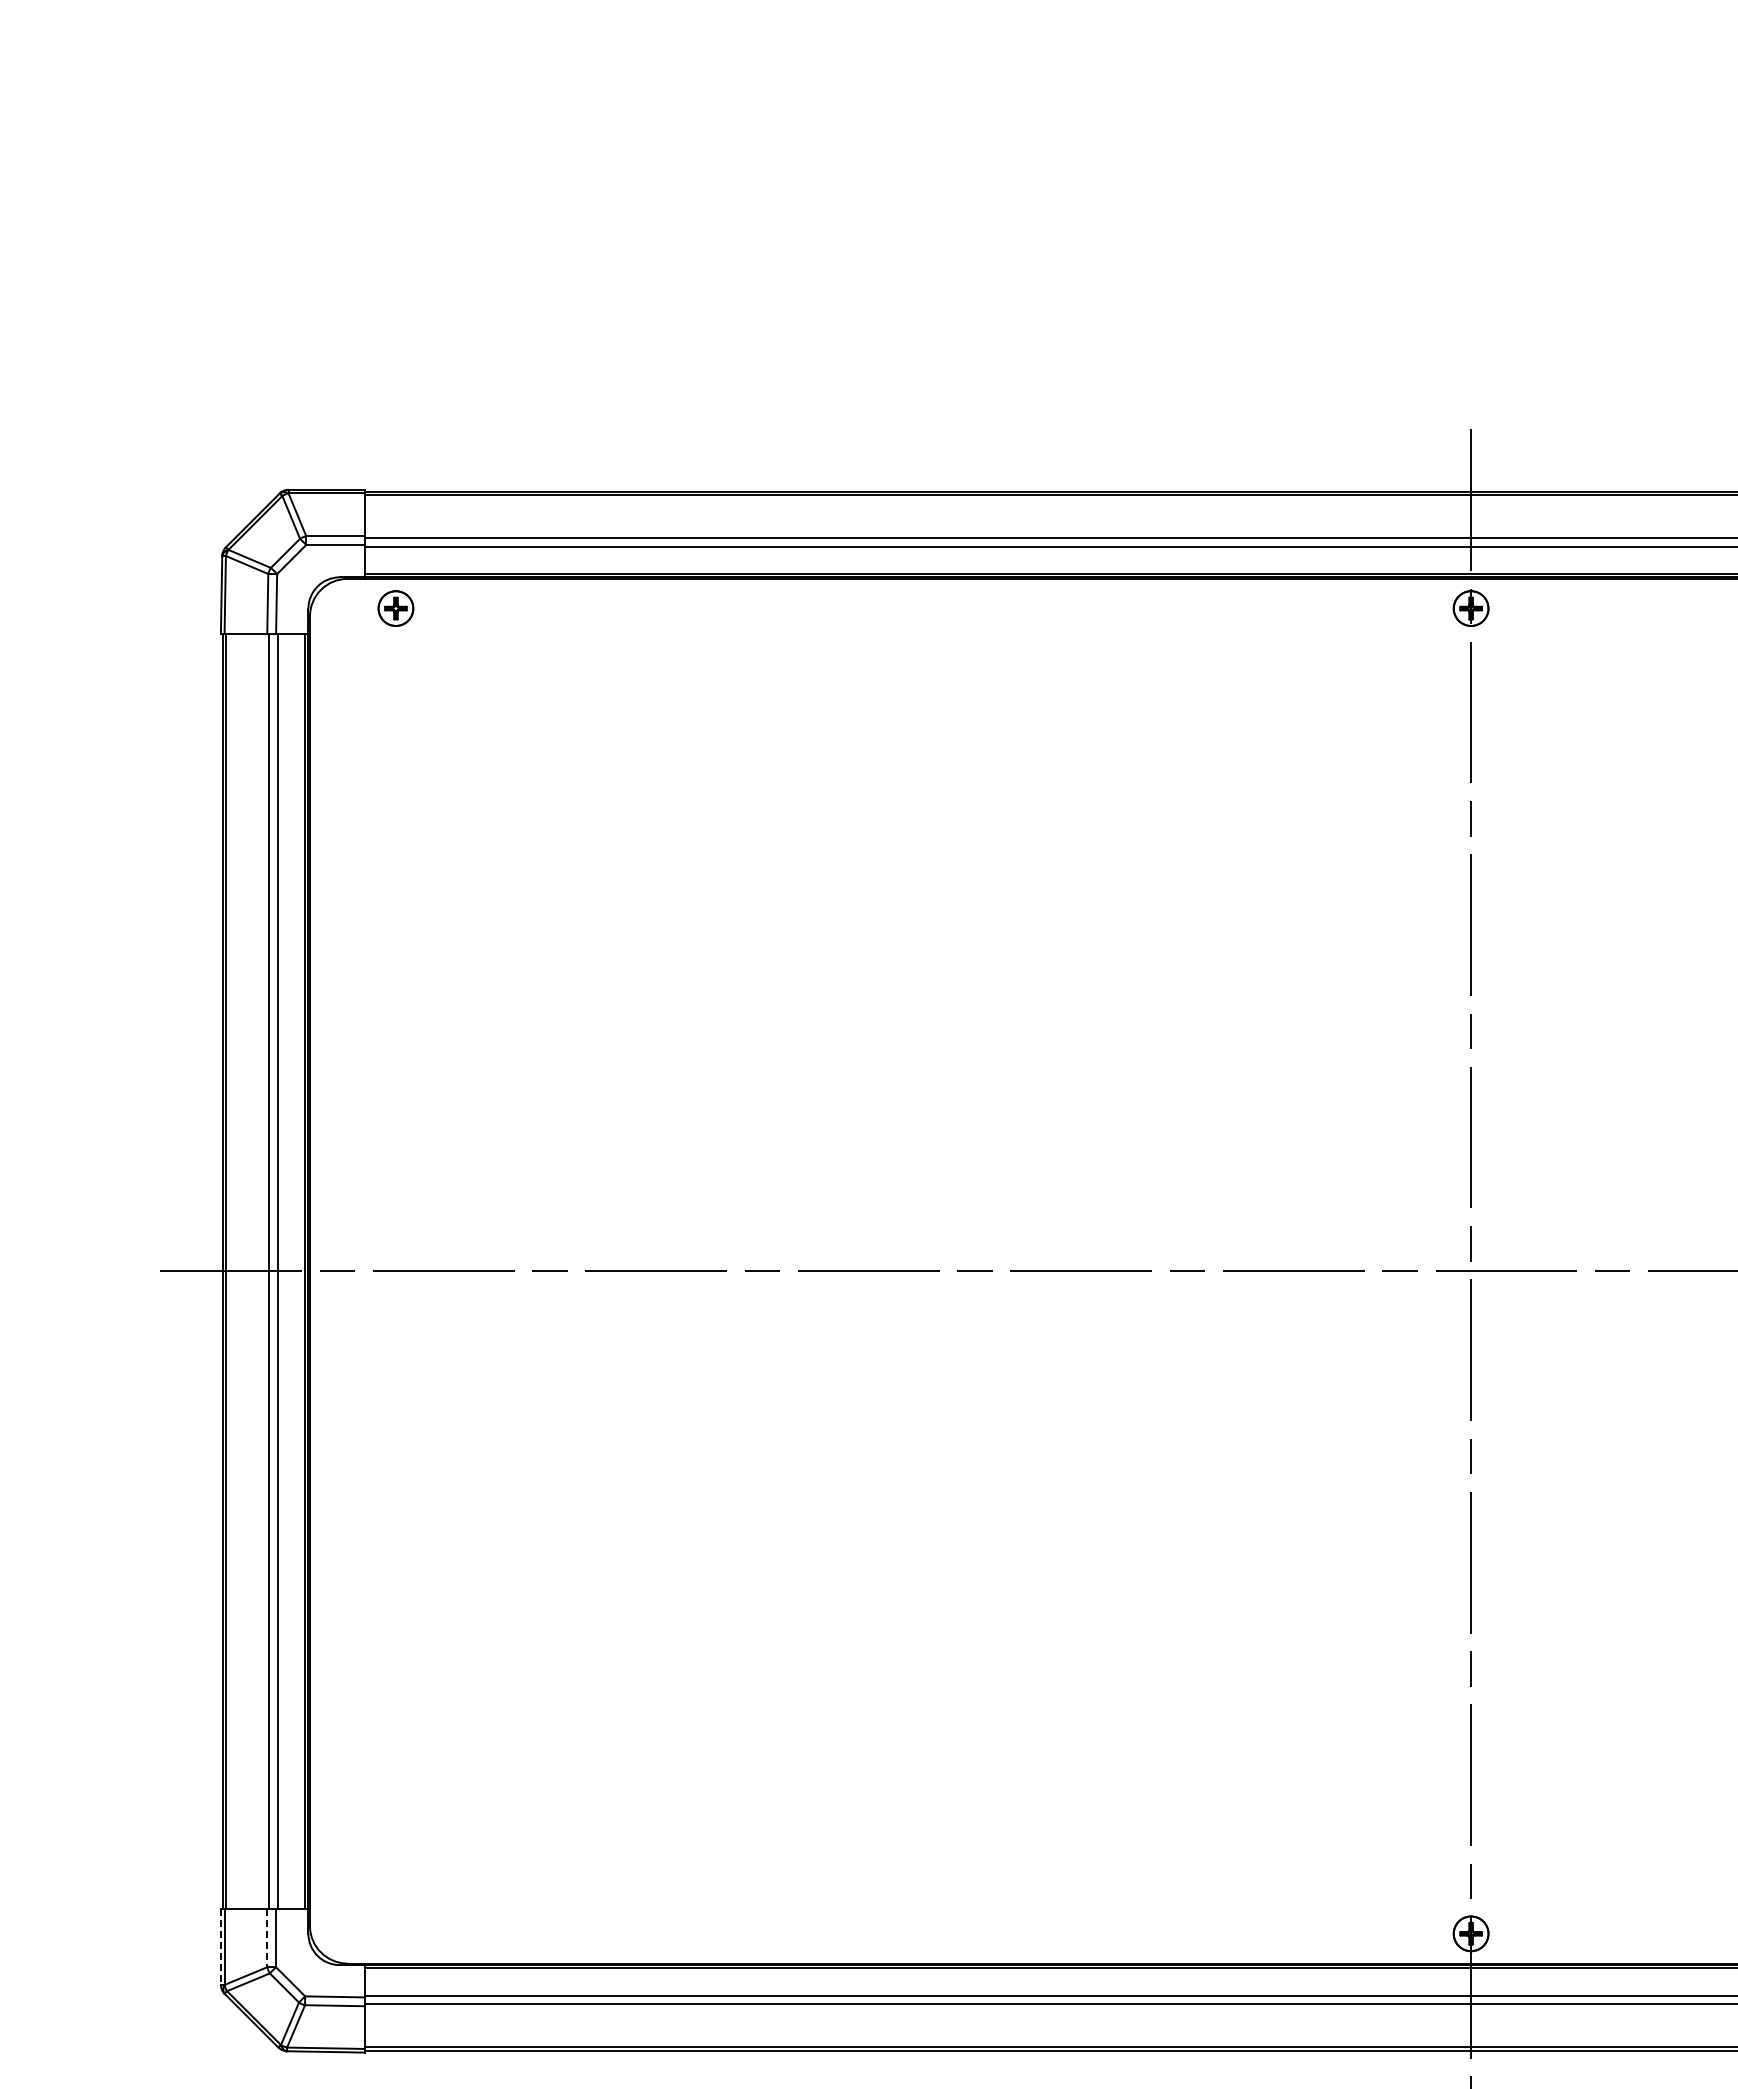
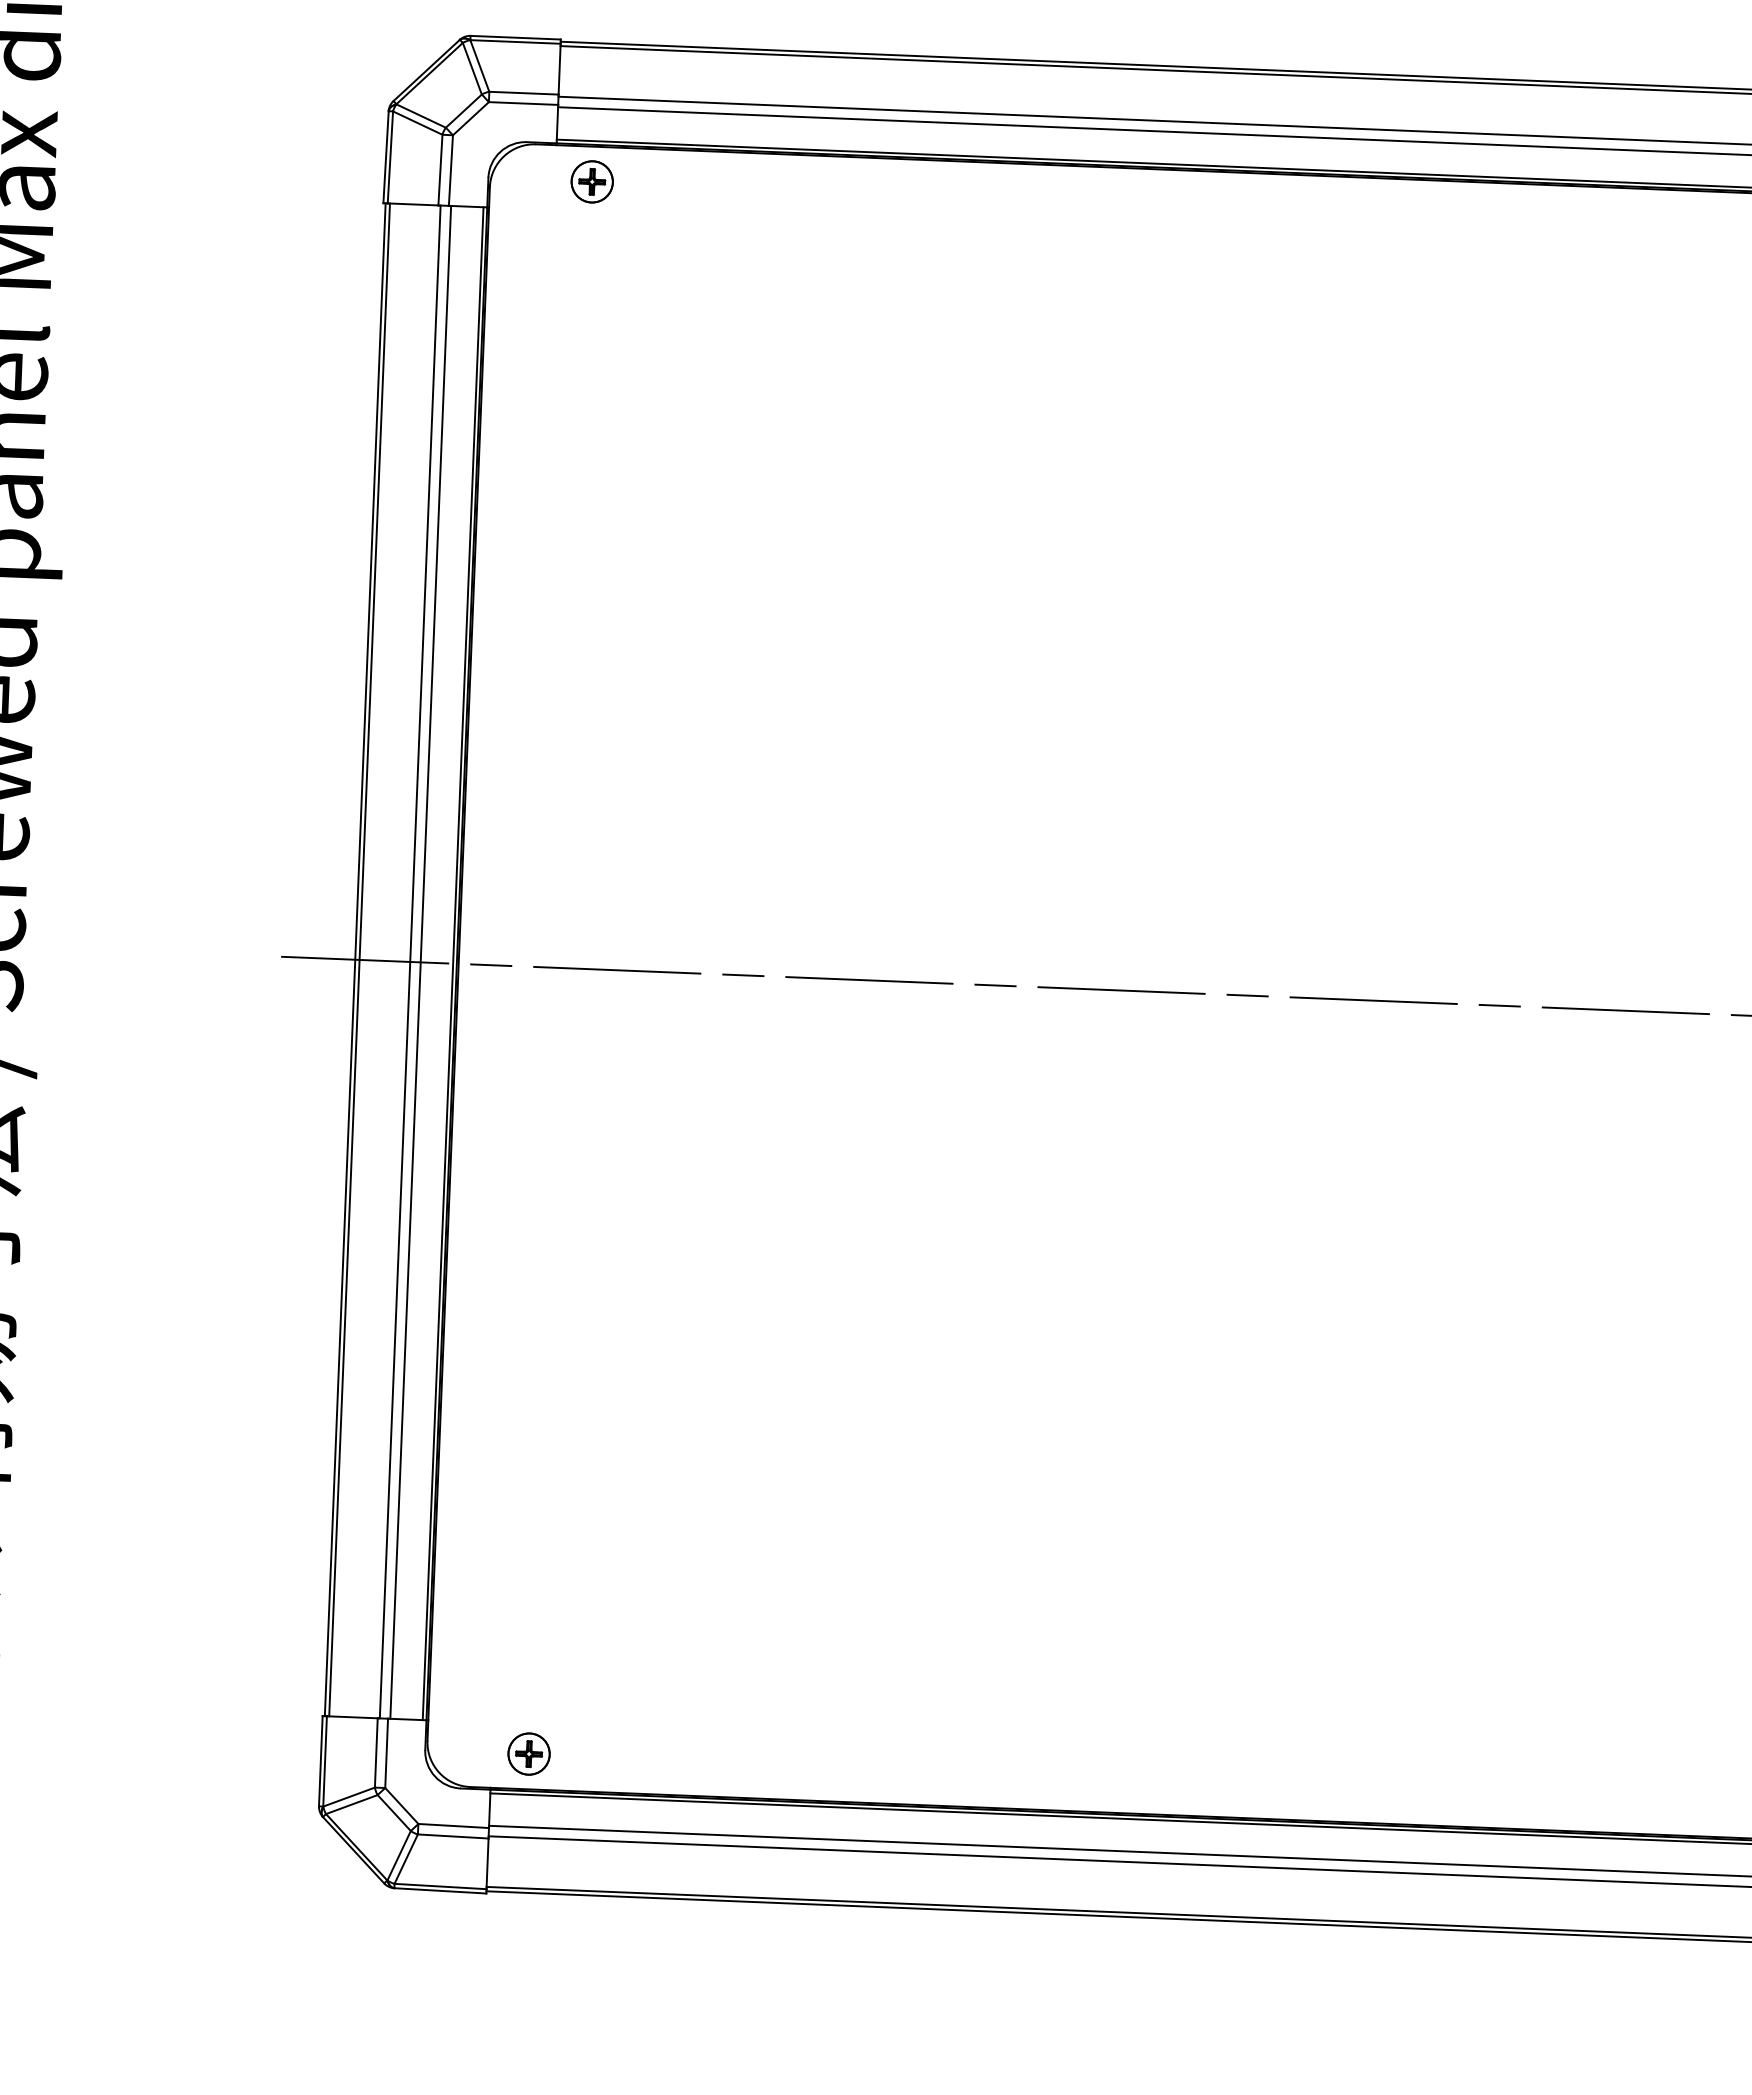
part: (395, 1933) -> (528, 1753), added
line: (267, 1938) -> (376, 1753), dashed -> solid
line: (220, 1947) -> (320, 1761), dashed -> solid

